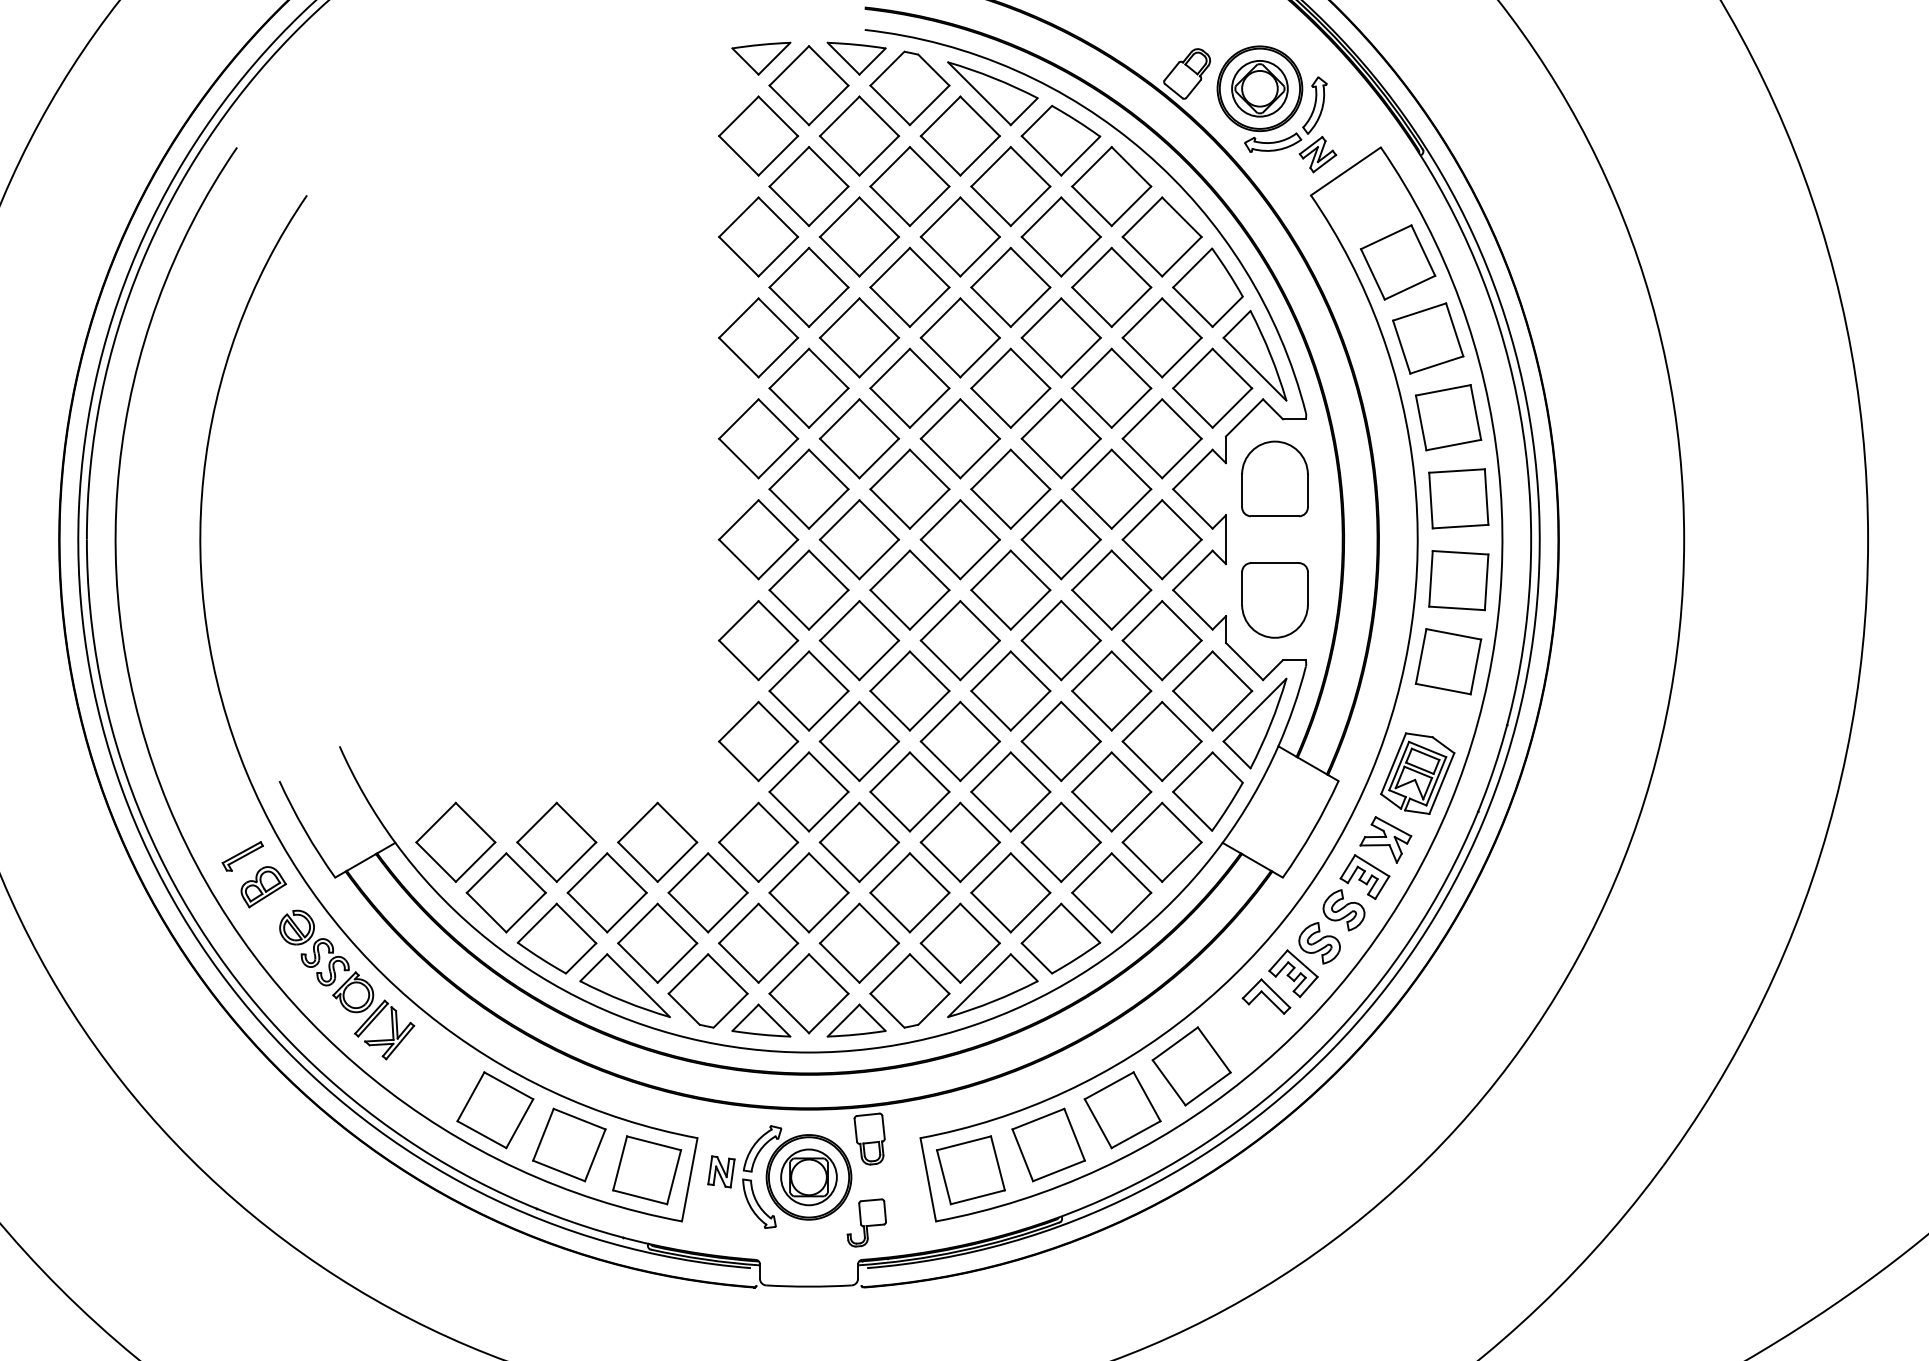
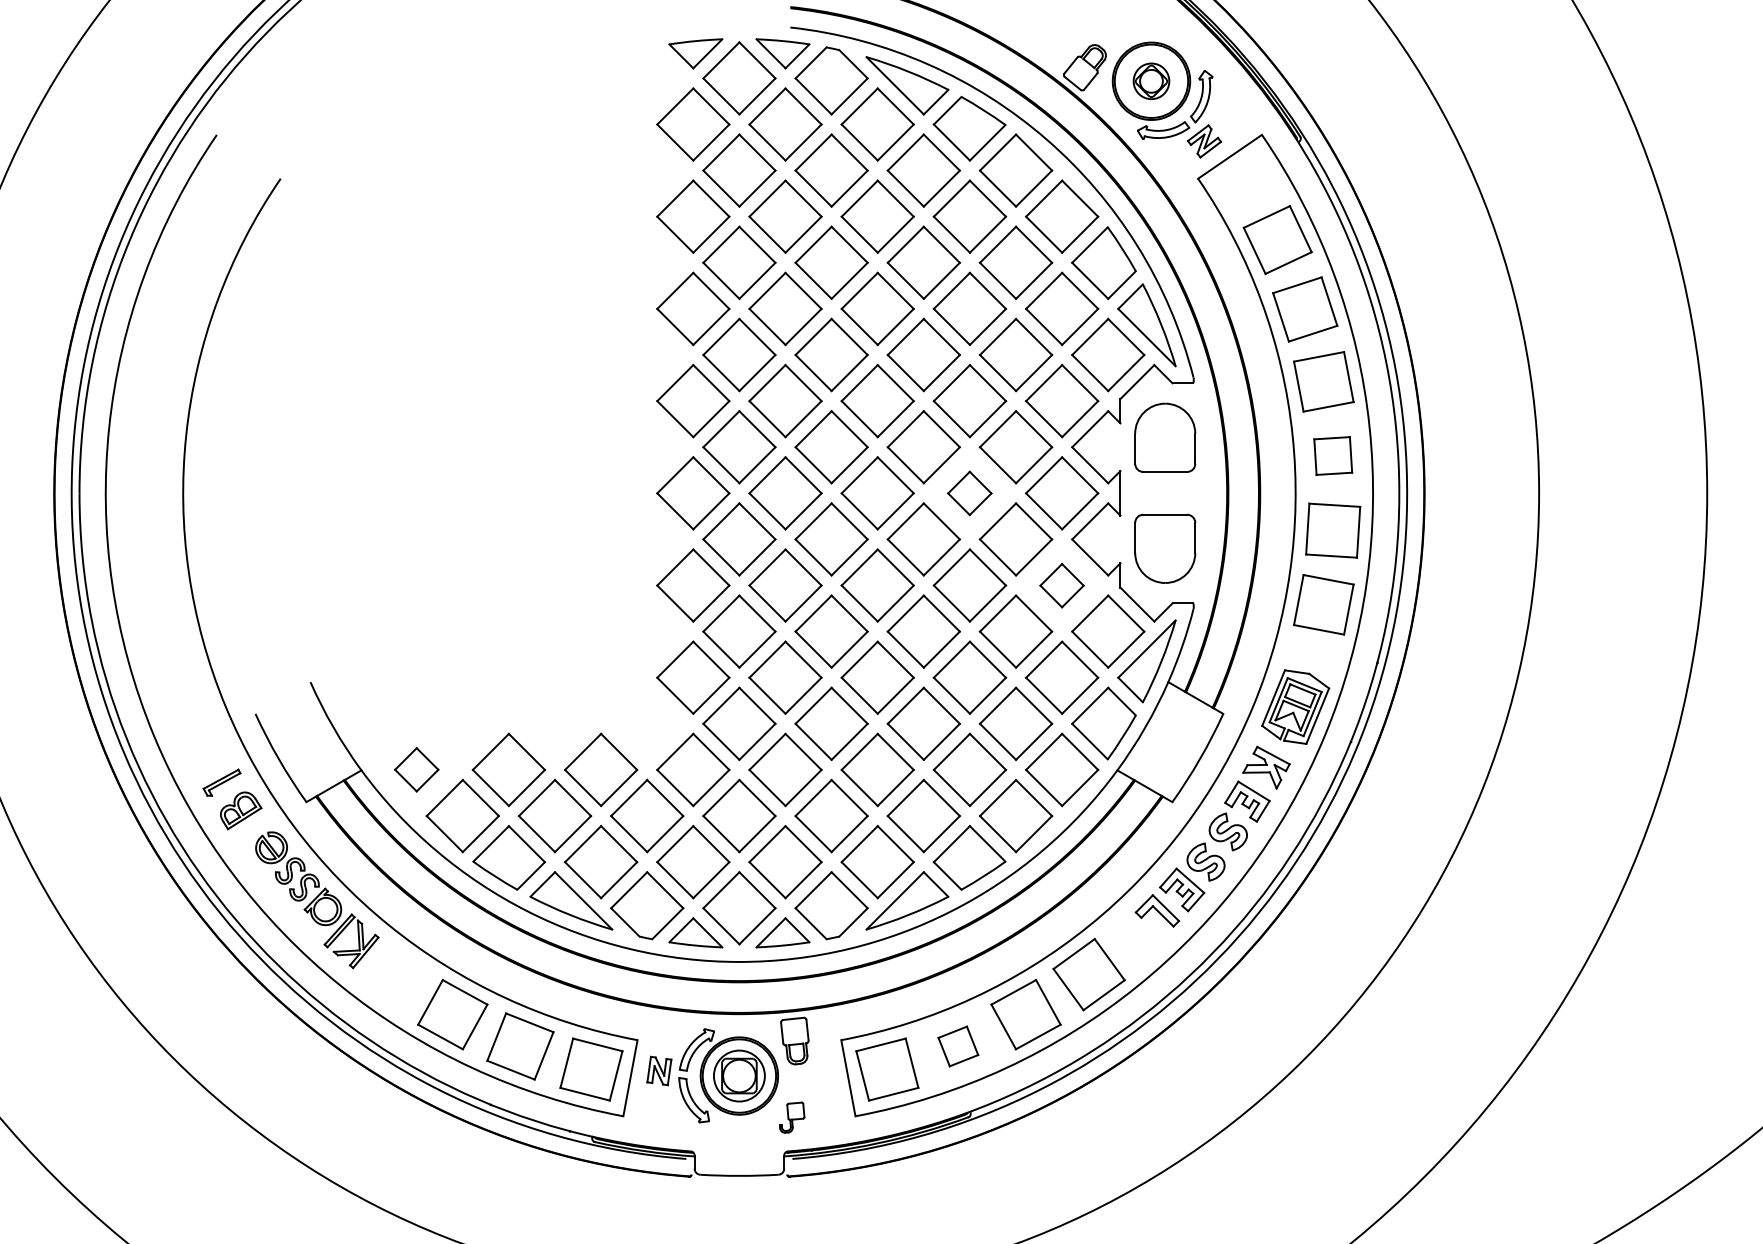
part: (1259, 88) -> (1151, 81), size x0.7
part: (1458, 498) -> (1332, 455), size x0.7
part: (1060, 539) -> (969, 493), size x0.6
part: (1161, 640) -> (1061, 585), size x0.6
part: (455, 841) -> (416, 769), size x0.6
part: (1048, 1144) -> (958, 1046), size x0.6
part: (866, 1222) -> (791, 1117), size x0.7

